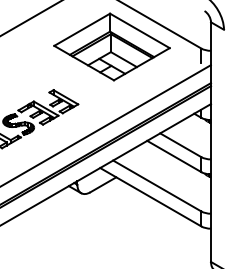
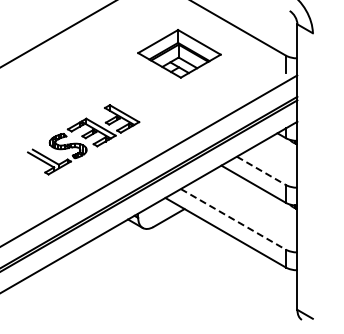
part: (112, 46) -> (179, 53), size x0.6
line: (180, 145) -> (261, 171), solid -> dashed
line: (157, 186) -> (233, 219), solid -> dashed

